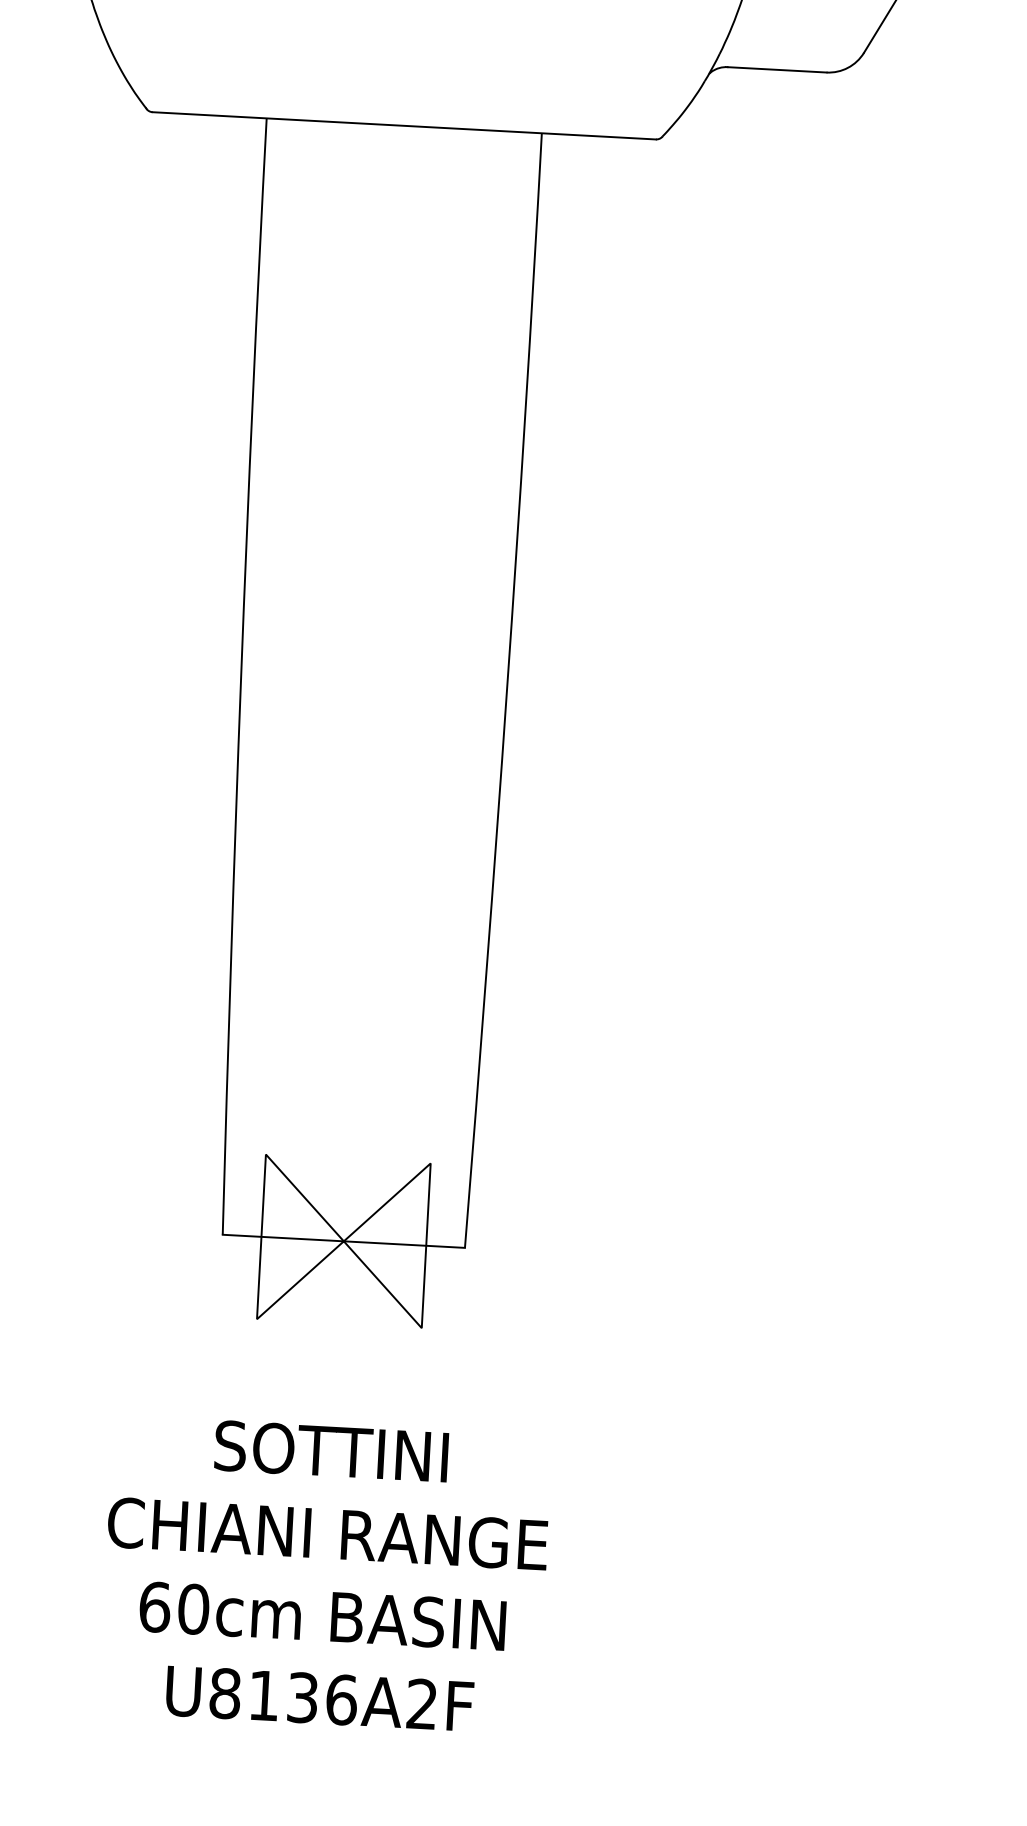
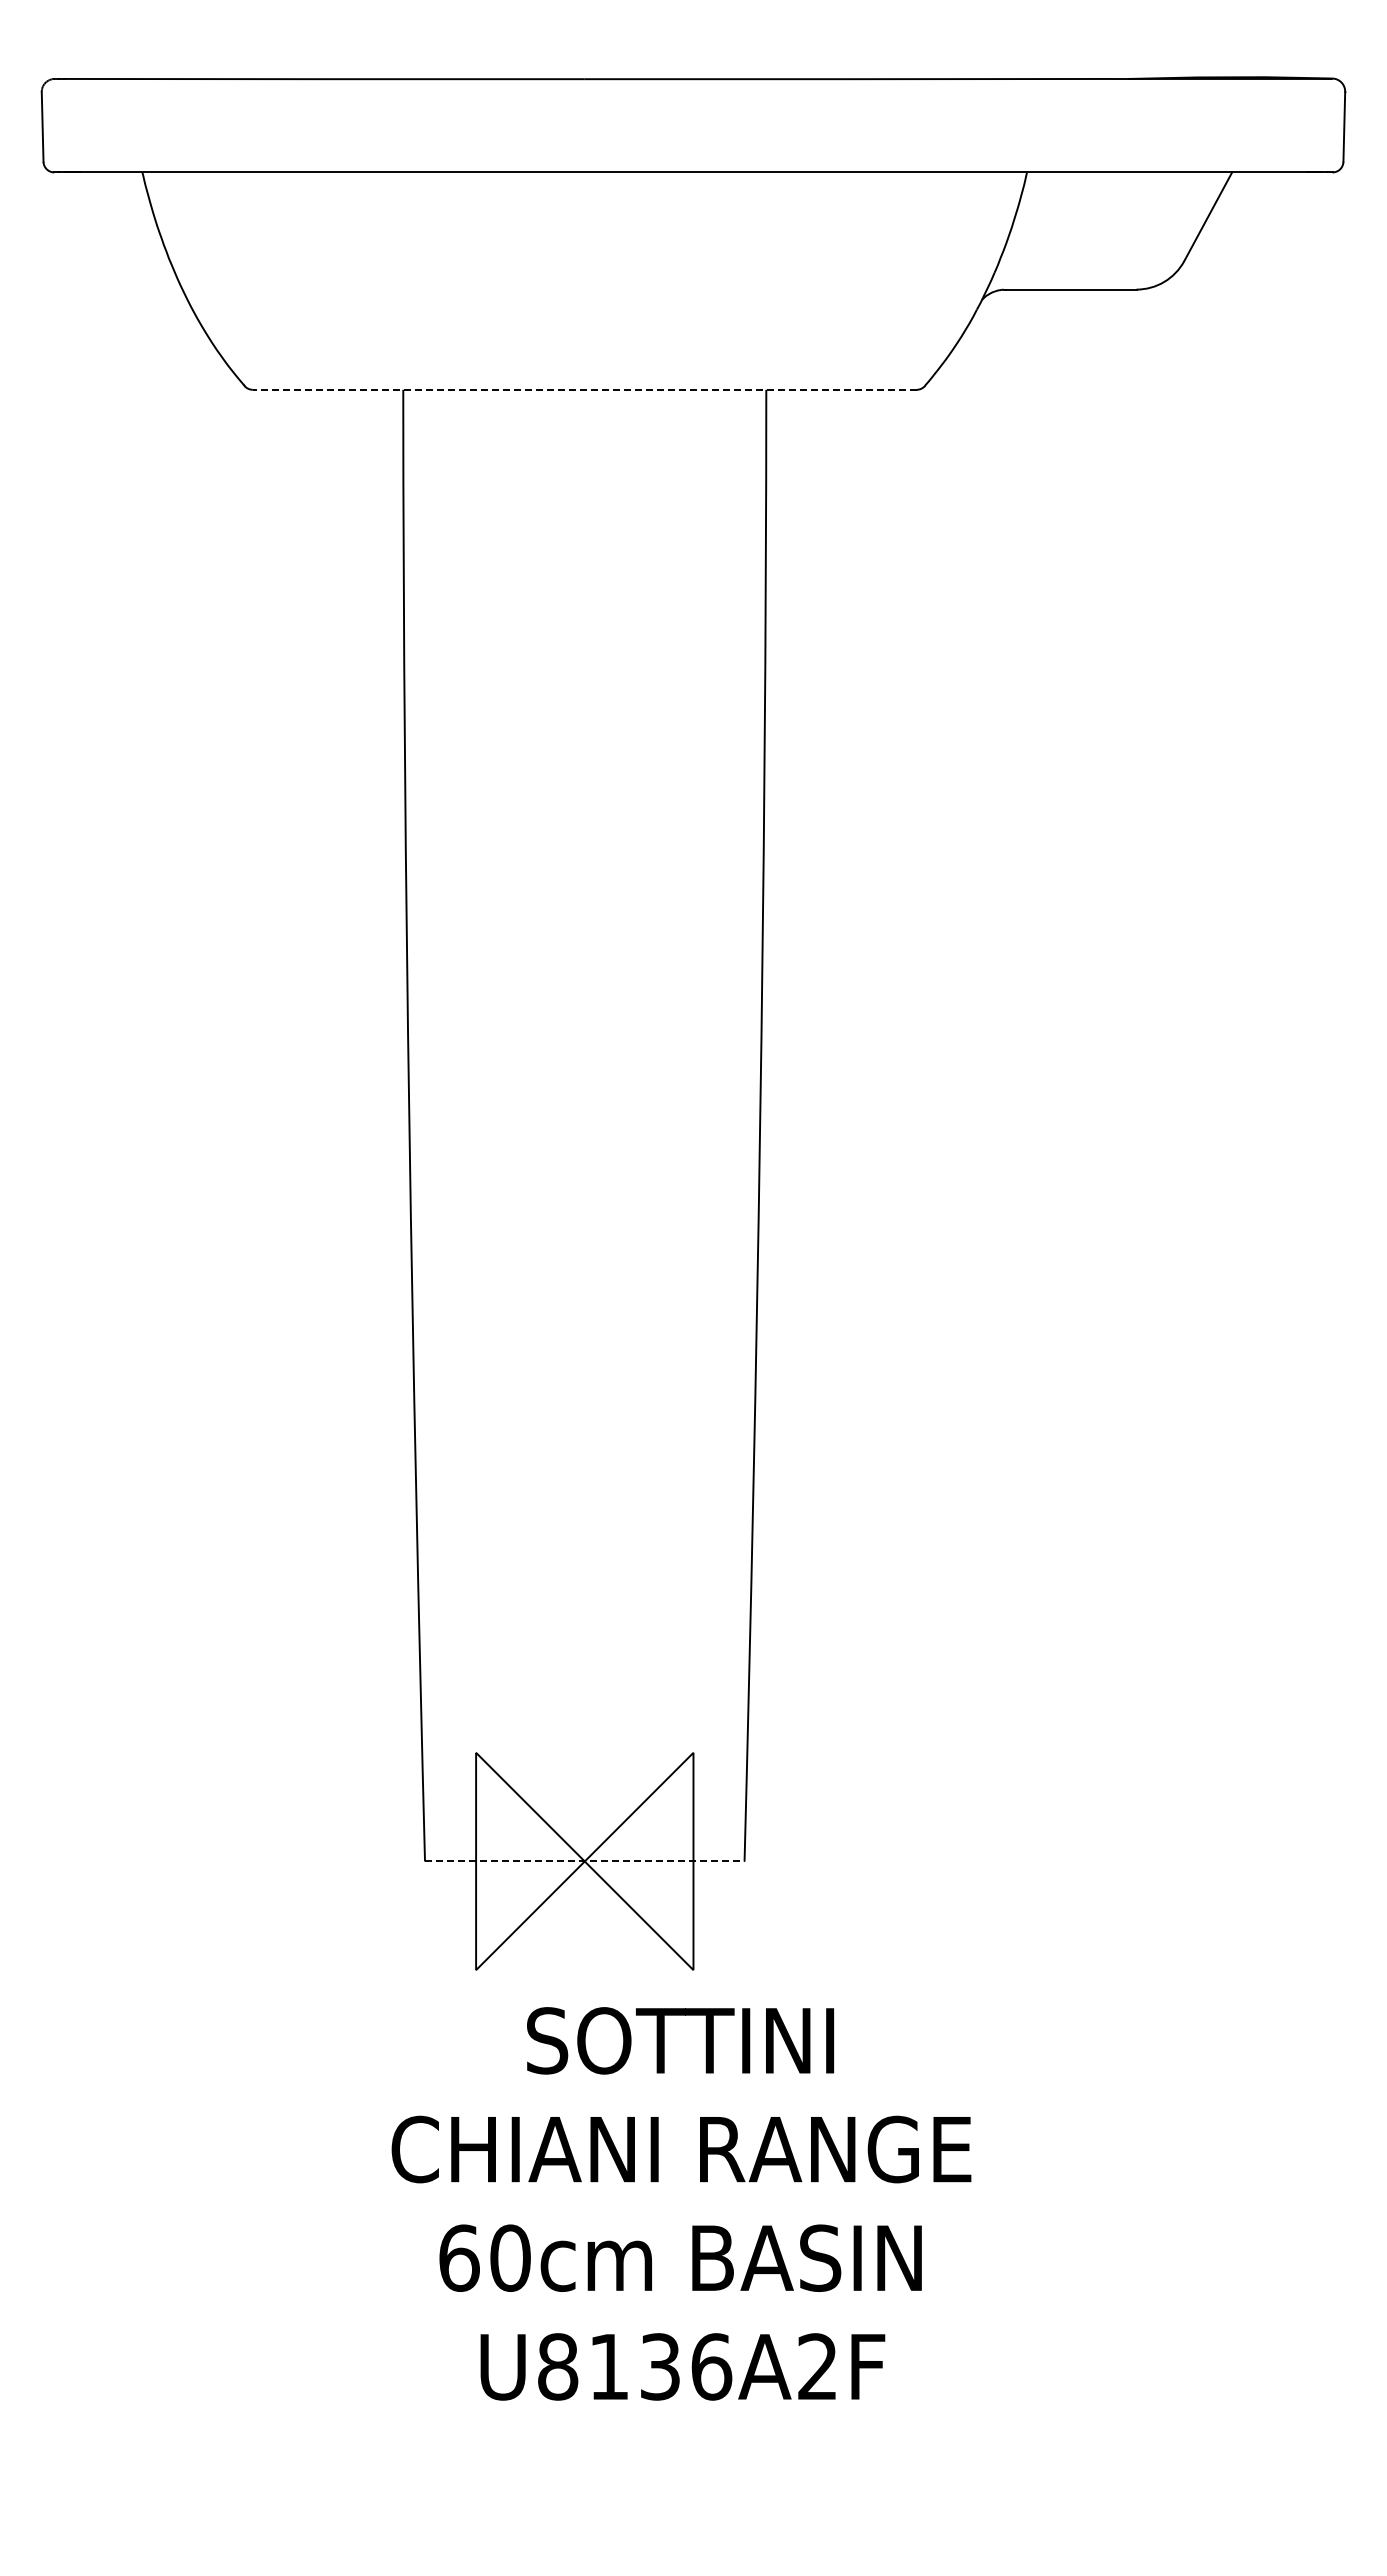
line: (404, 125) -> (584, 389), solid -> dashed
line: (343, 1241) -> (584, 1861), solid -> dashed
text: (325, 1574) -> (681, 2203), moved

